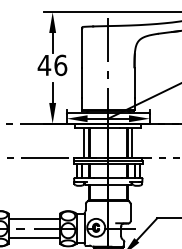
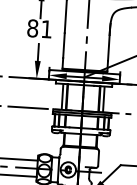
text: (52, 65) -> (39, 28), 46 -> 81

